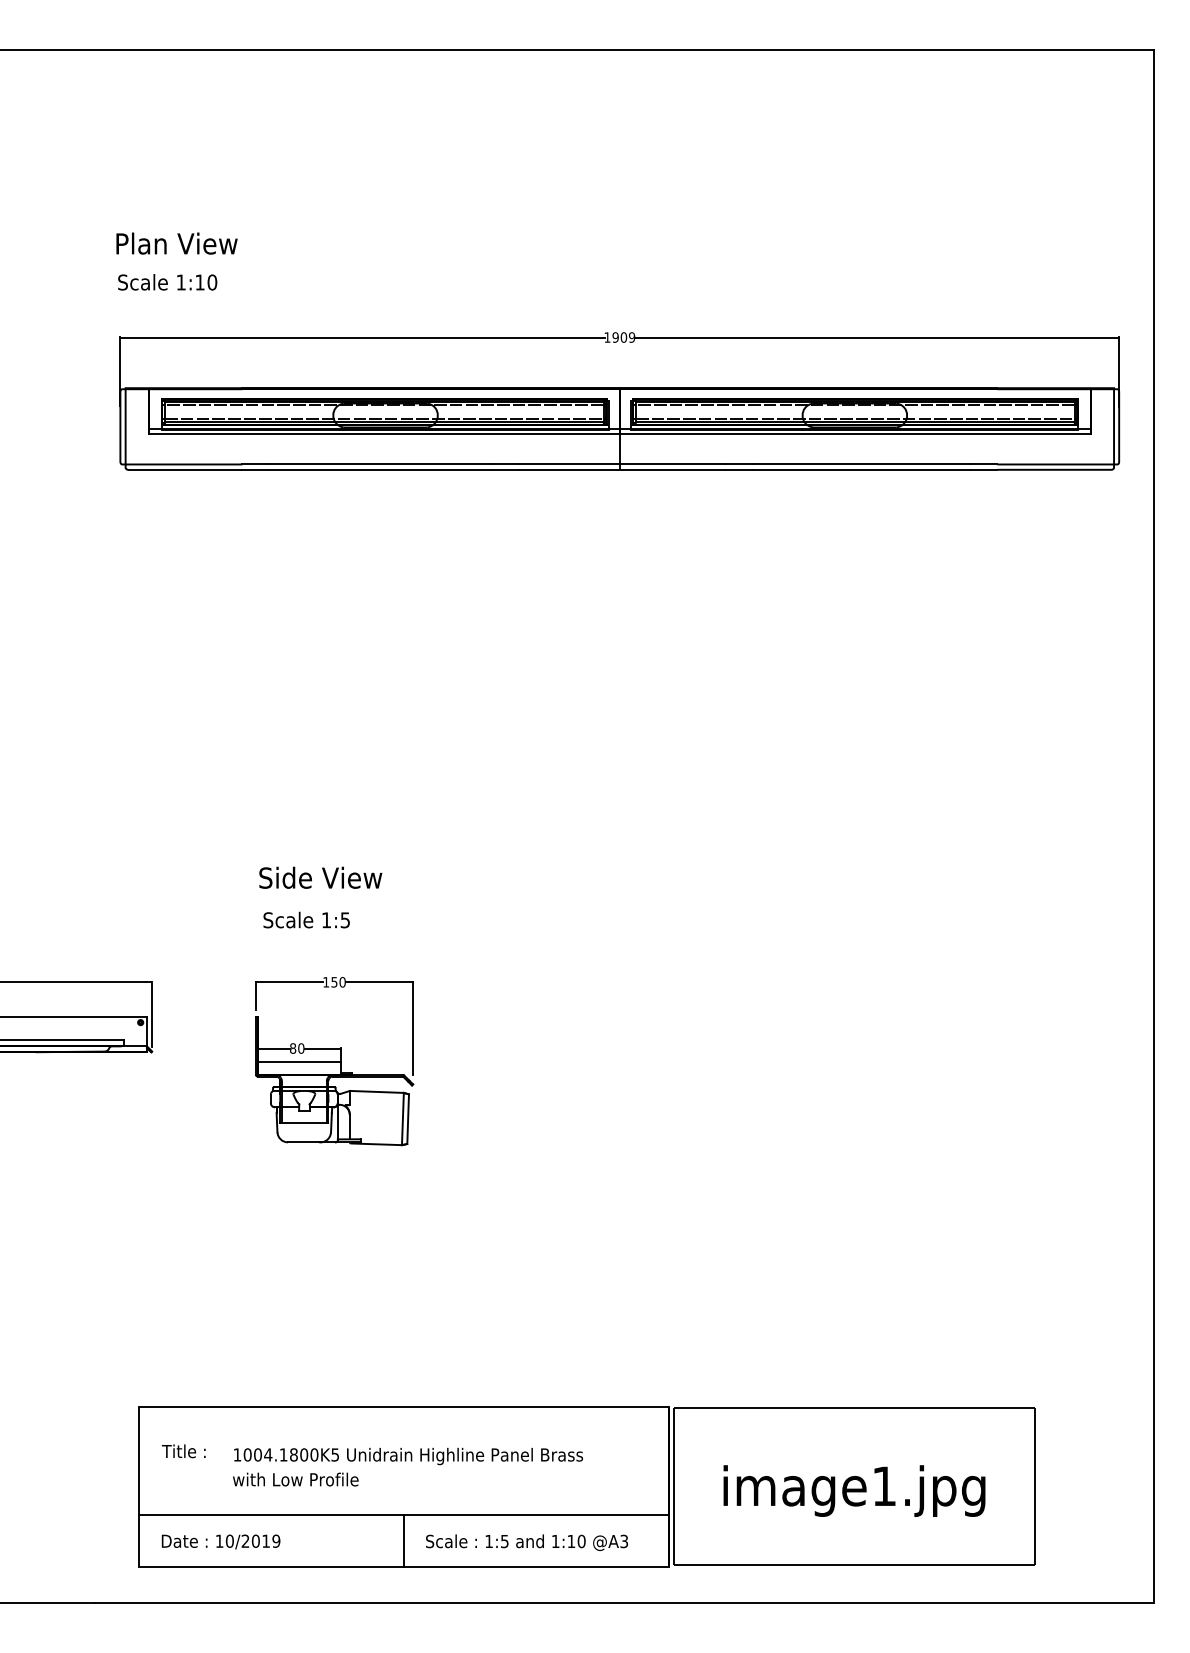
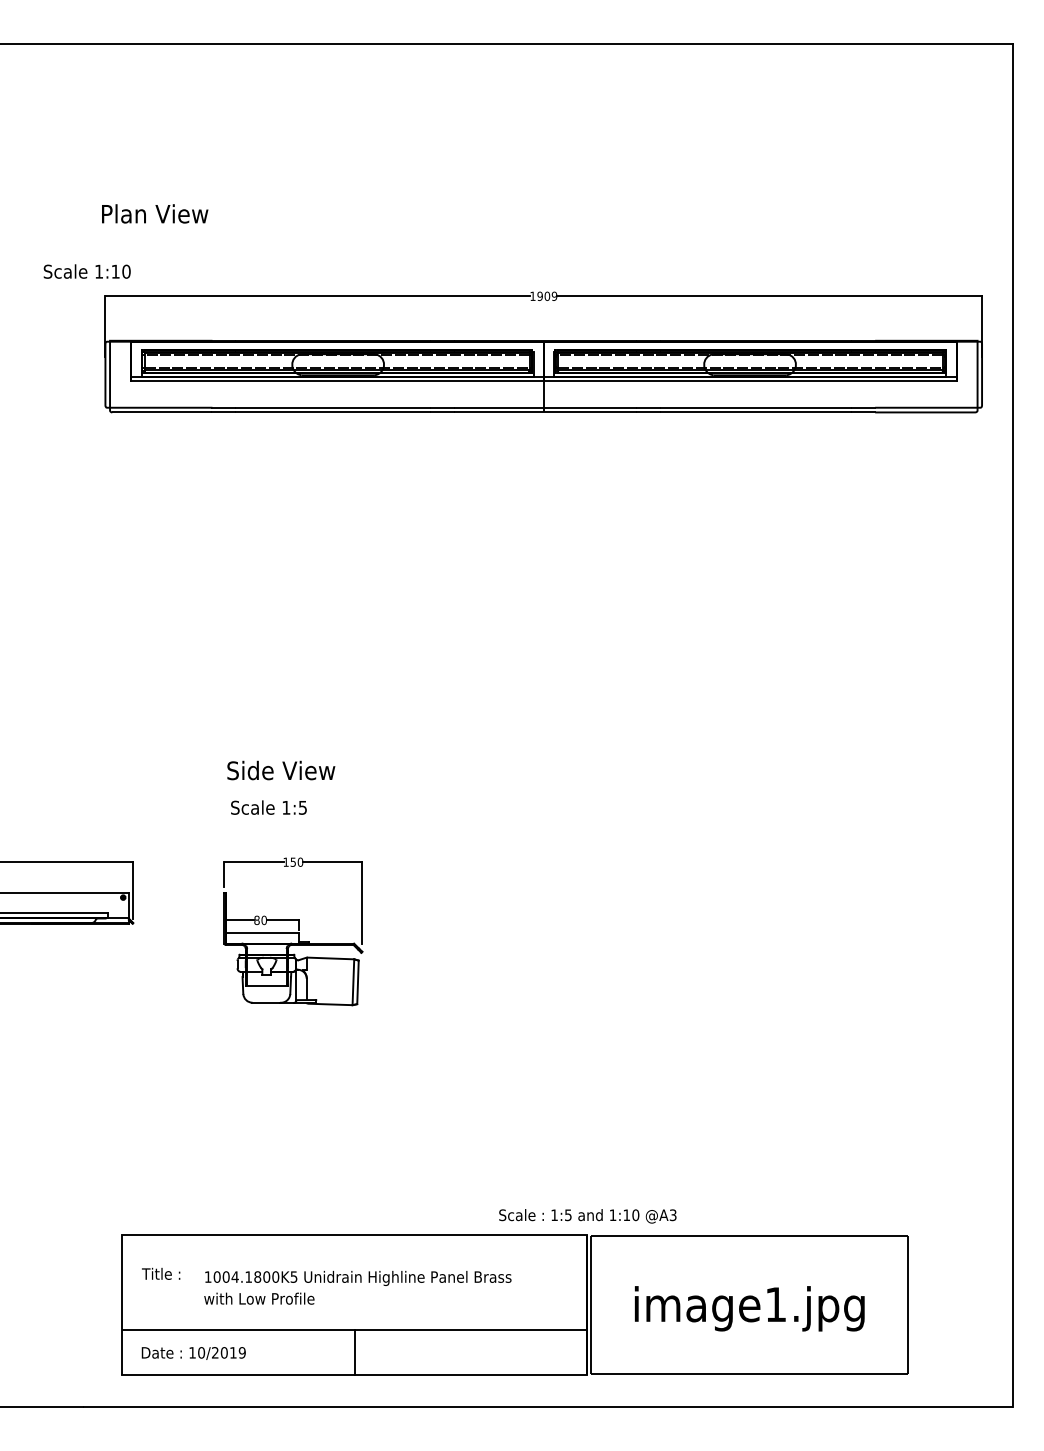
text: (167, 282) -> (87, 271), moved
text: (527, 1542) -> (588, 1216), moved

